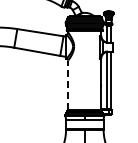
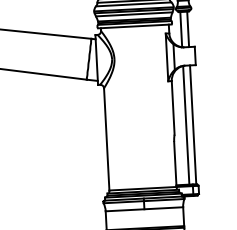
line: (68, 85) -> (106, 139), dashed -> solid

